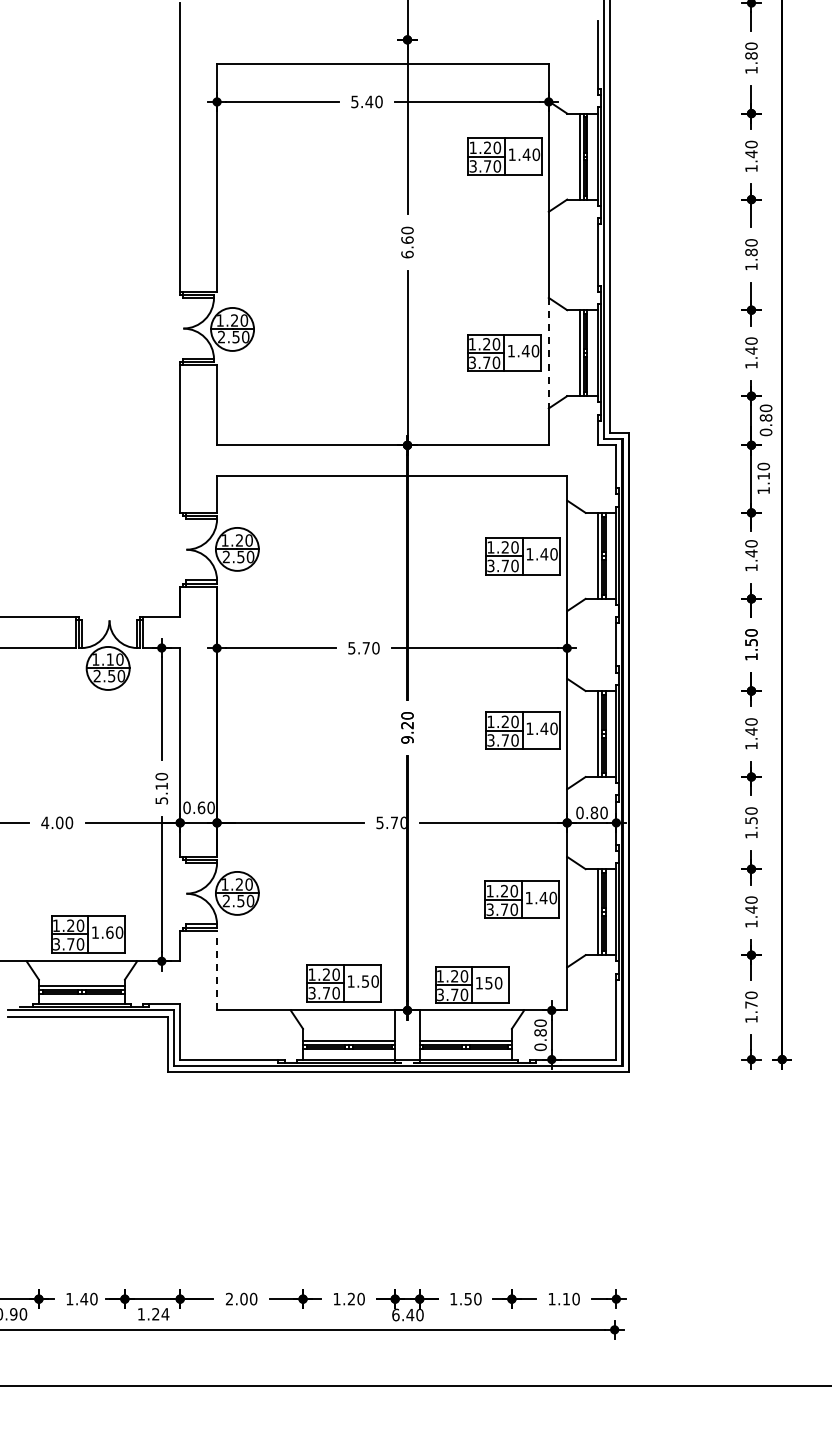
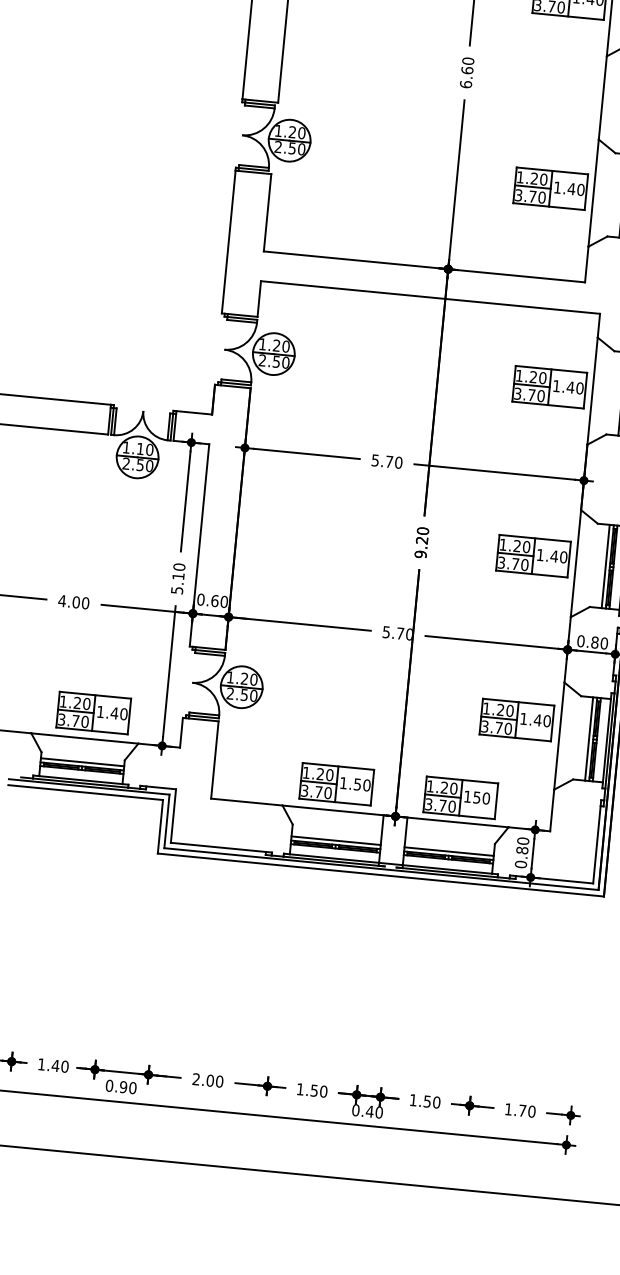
line: (548, 353) -> (593, 193), dashed -> solid
text: (109, 932) -> (114, 713), 1.60 -> 1.40
line: (217, 970) -> (215, 760), dashed -> solid
text: (350, 1298) -> (313, 1090), 1.20 -> 1.50
text: (566, 1299) -> (522, 1111), 1.10 -> 1.70
text: (153, 1314) -> (121, 1087), 1.24 -> 0.90
text: (395, 1314) -> (355, 1109), 6.40 -> 0.40

